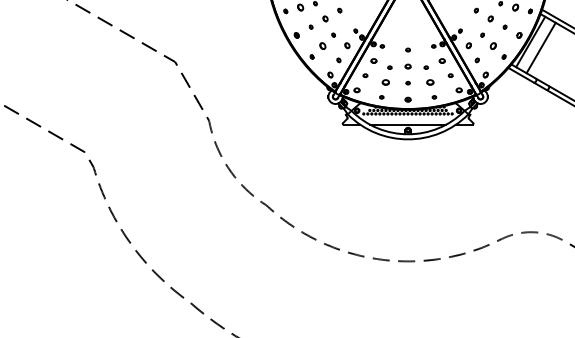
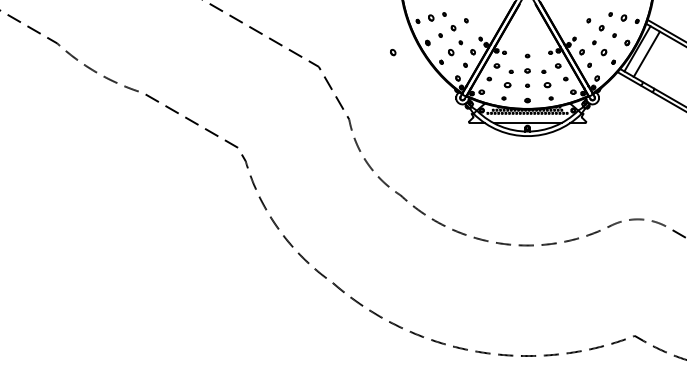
part: (258, 46) -> (393, 52), added

